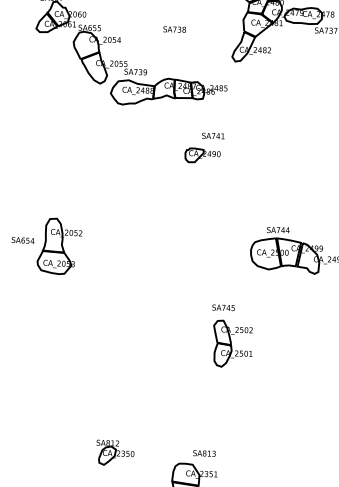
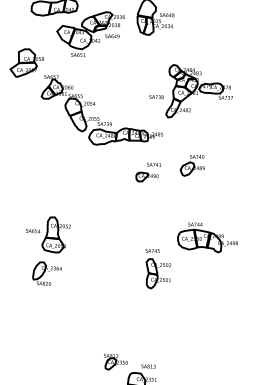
text: (174, 30) -> (156, 97), moved
part: (272, 137) -> (191, 165), added
part: (44, 307) -> (46, 273), added
part: (232, 337) -> (158, 269), moved
part: (114, 451) -> (115, 361), moved

